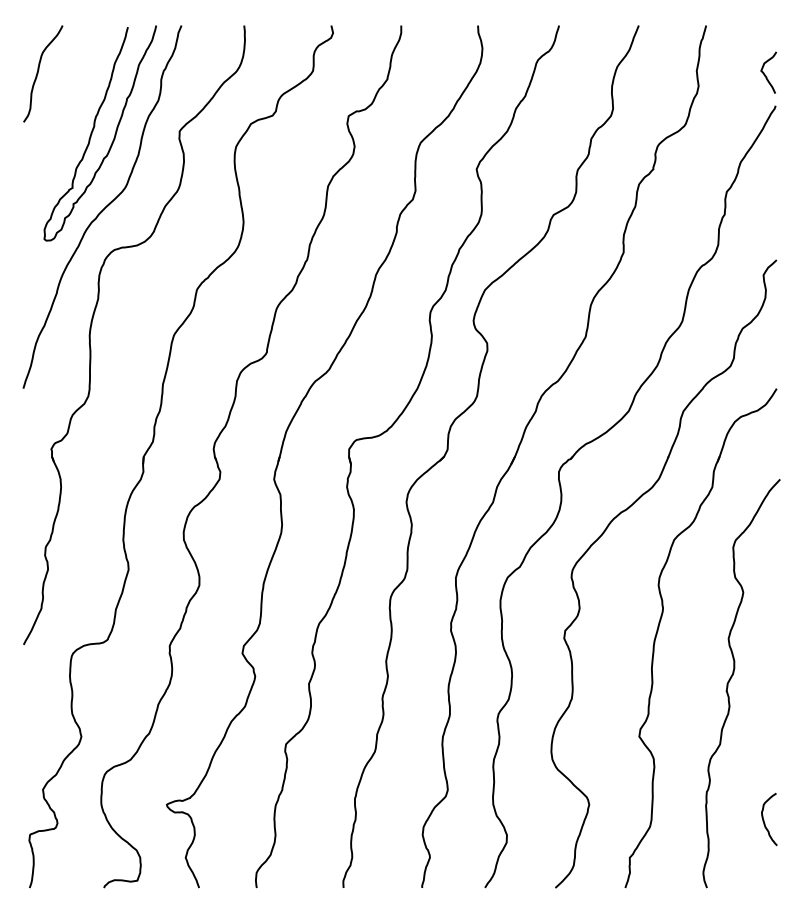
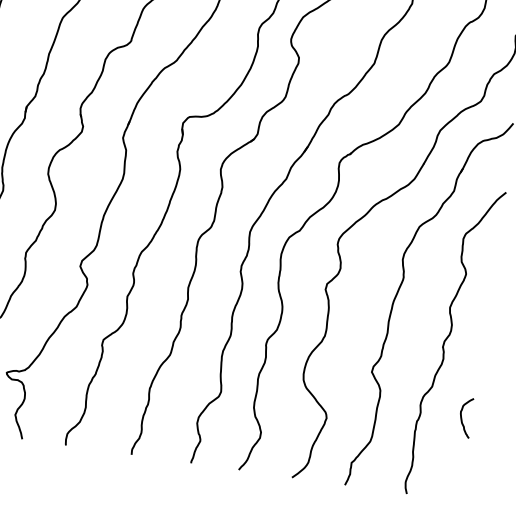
curve: (764, 820) -> (462, 418), moved

